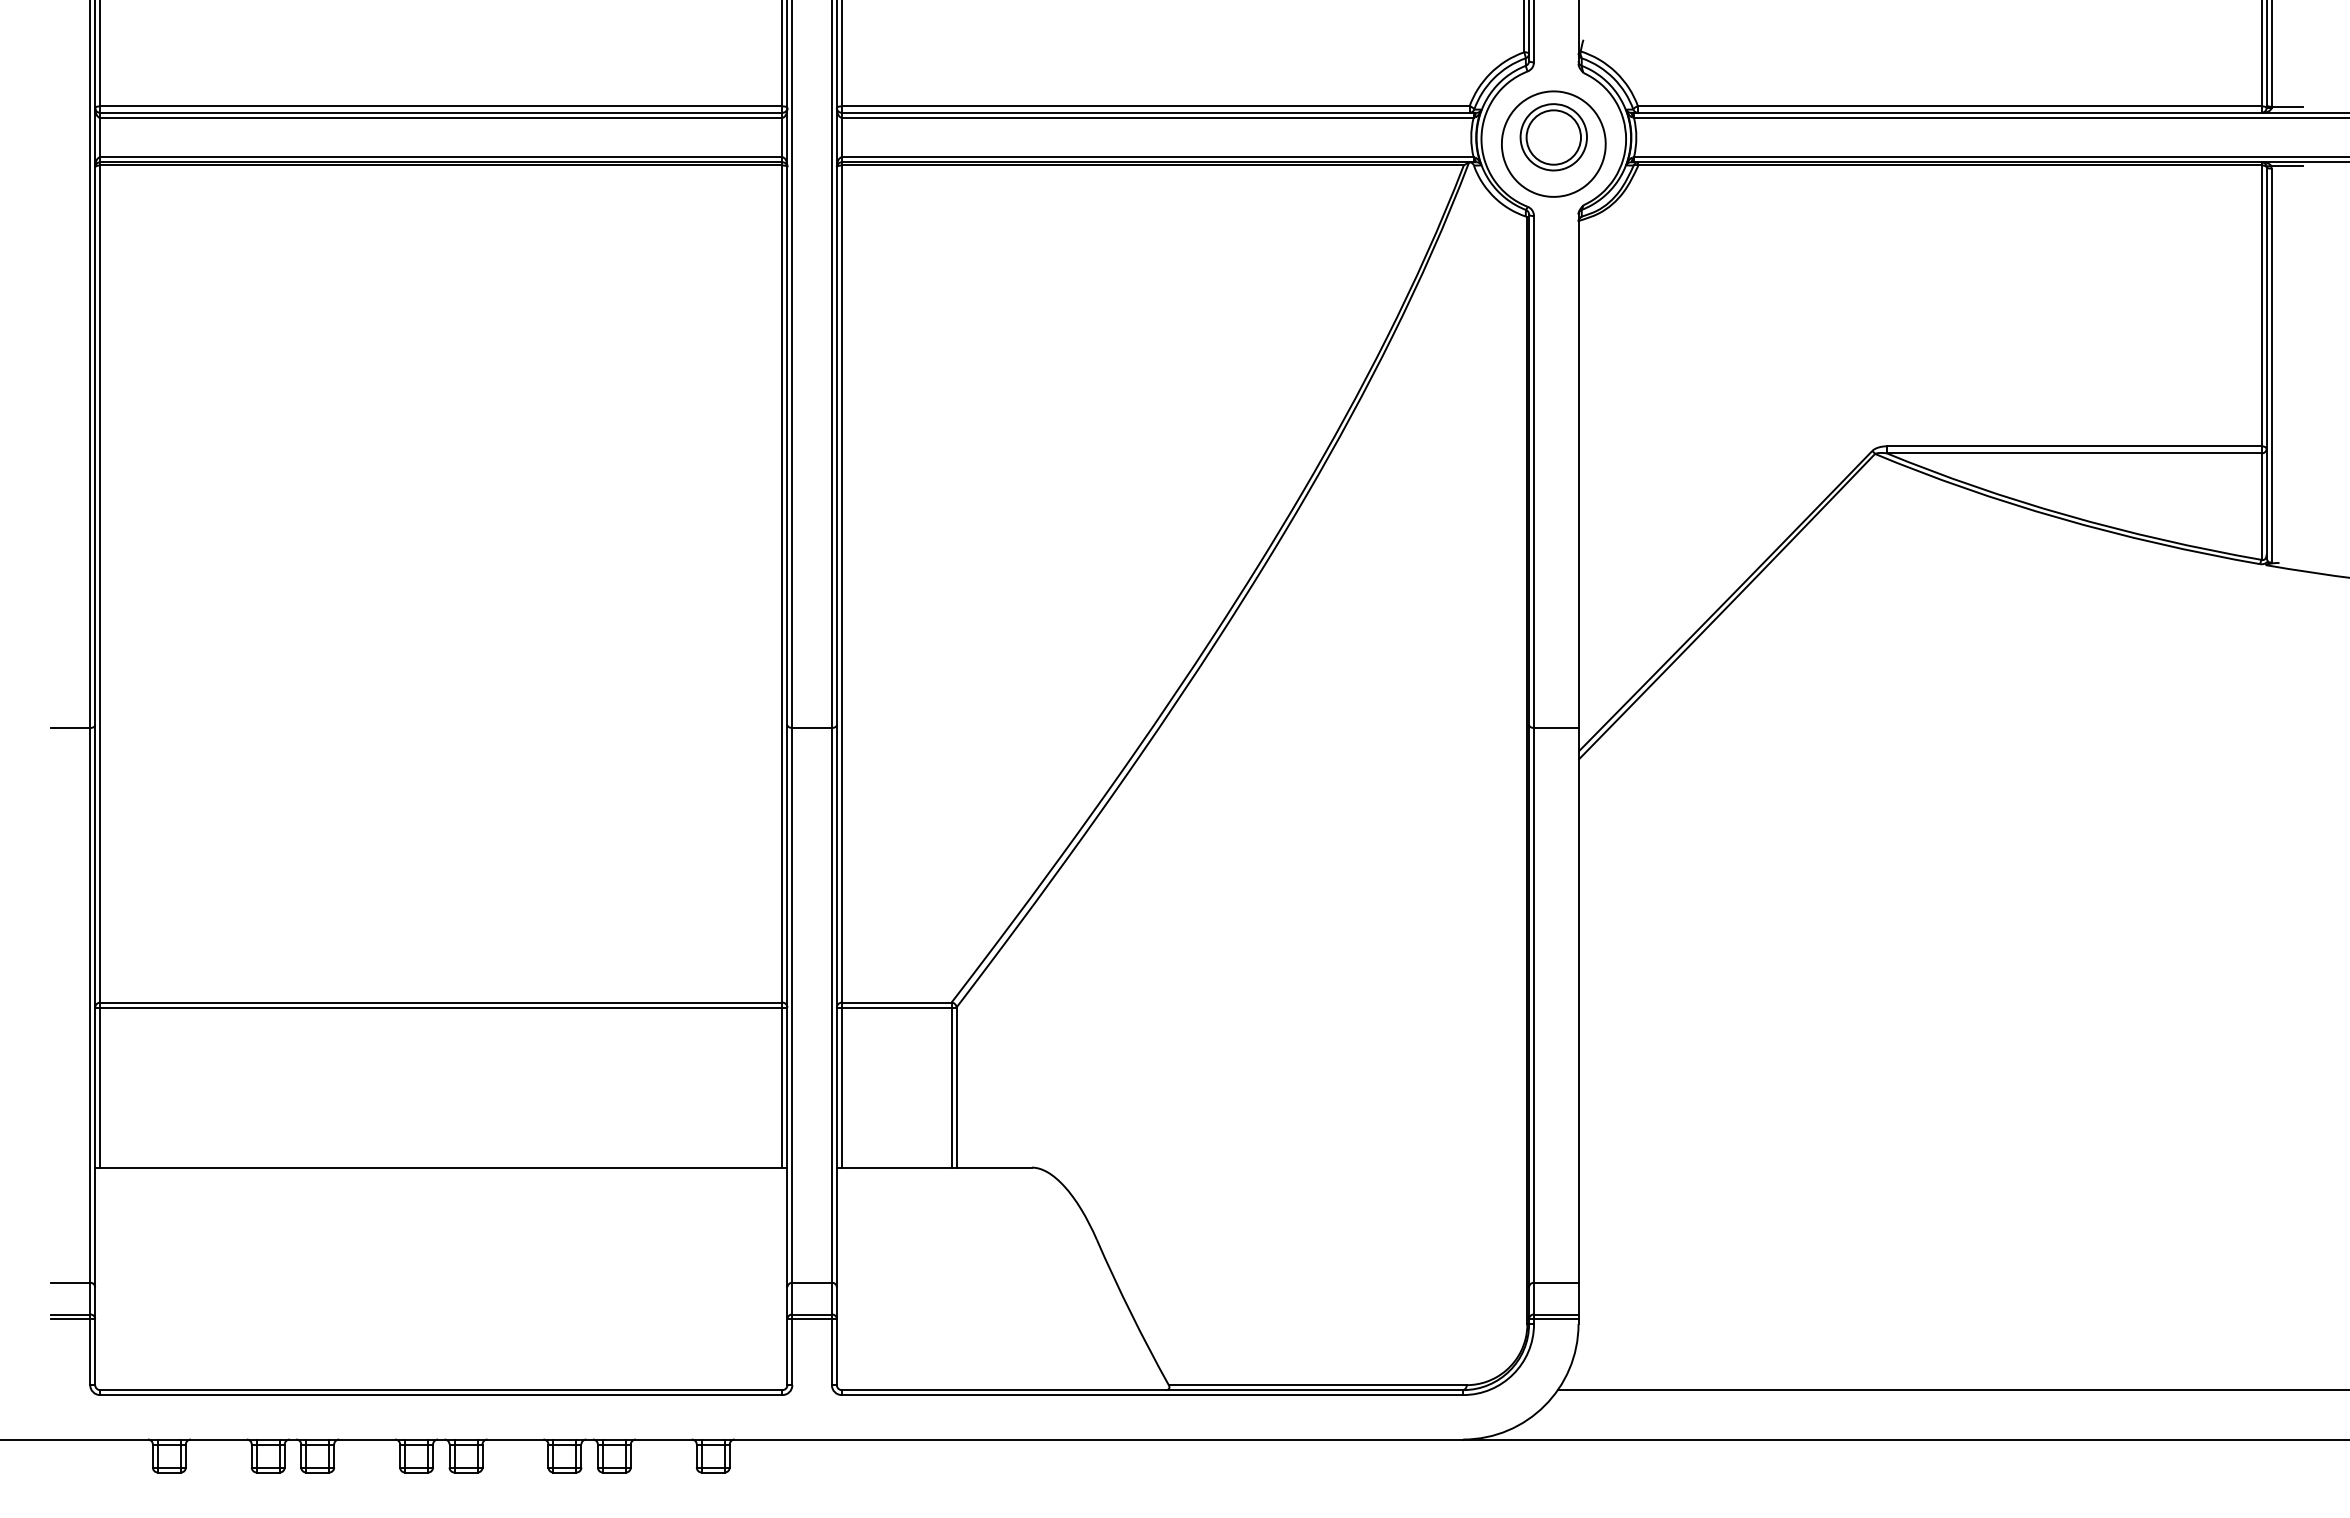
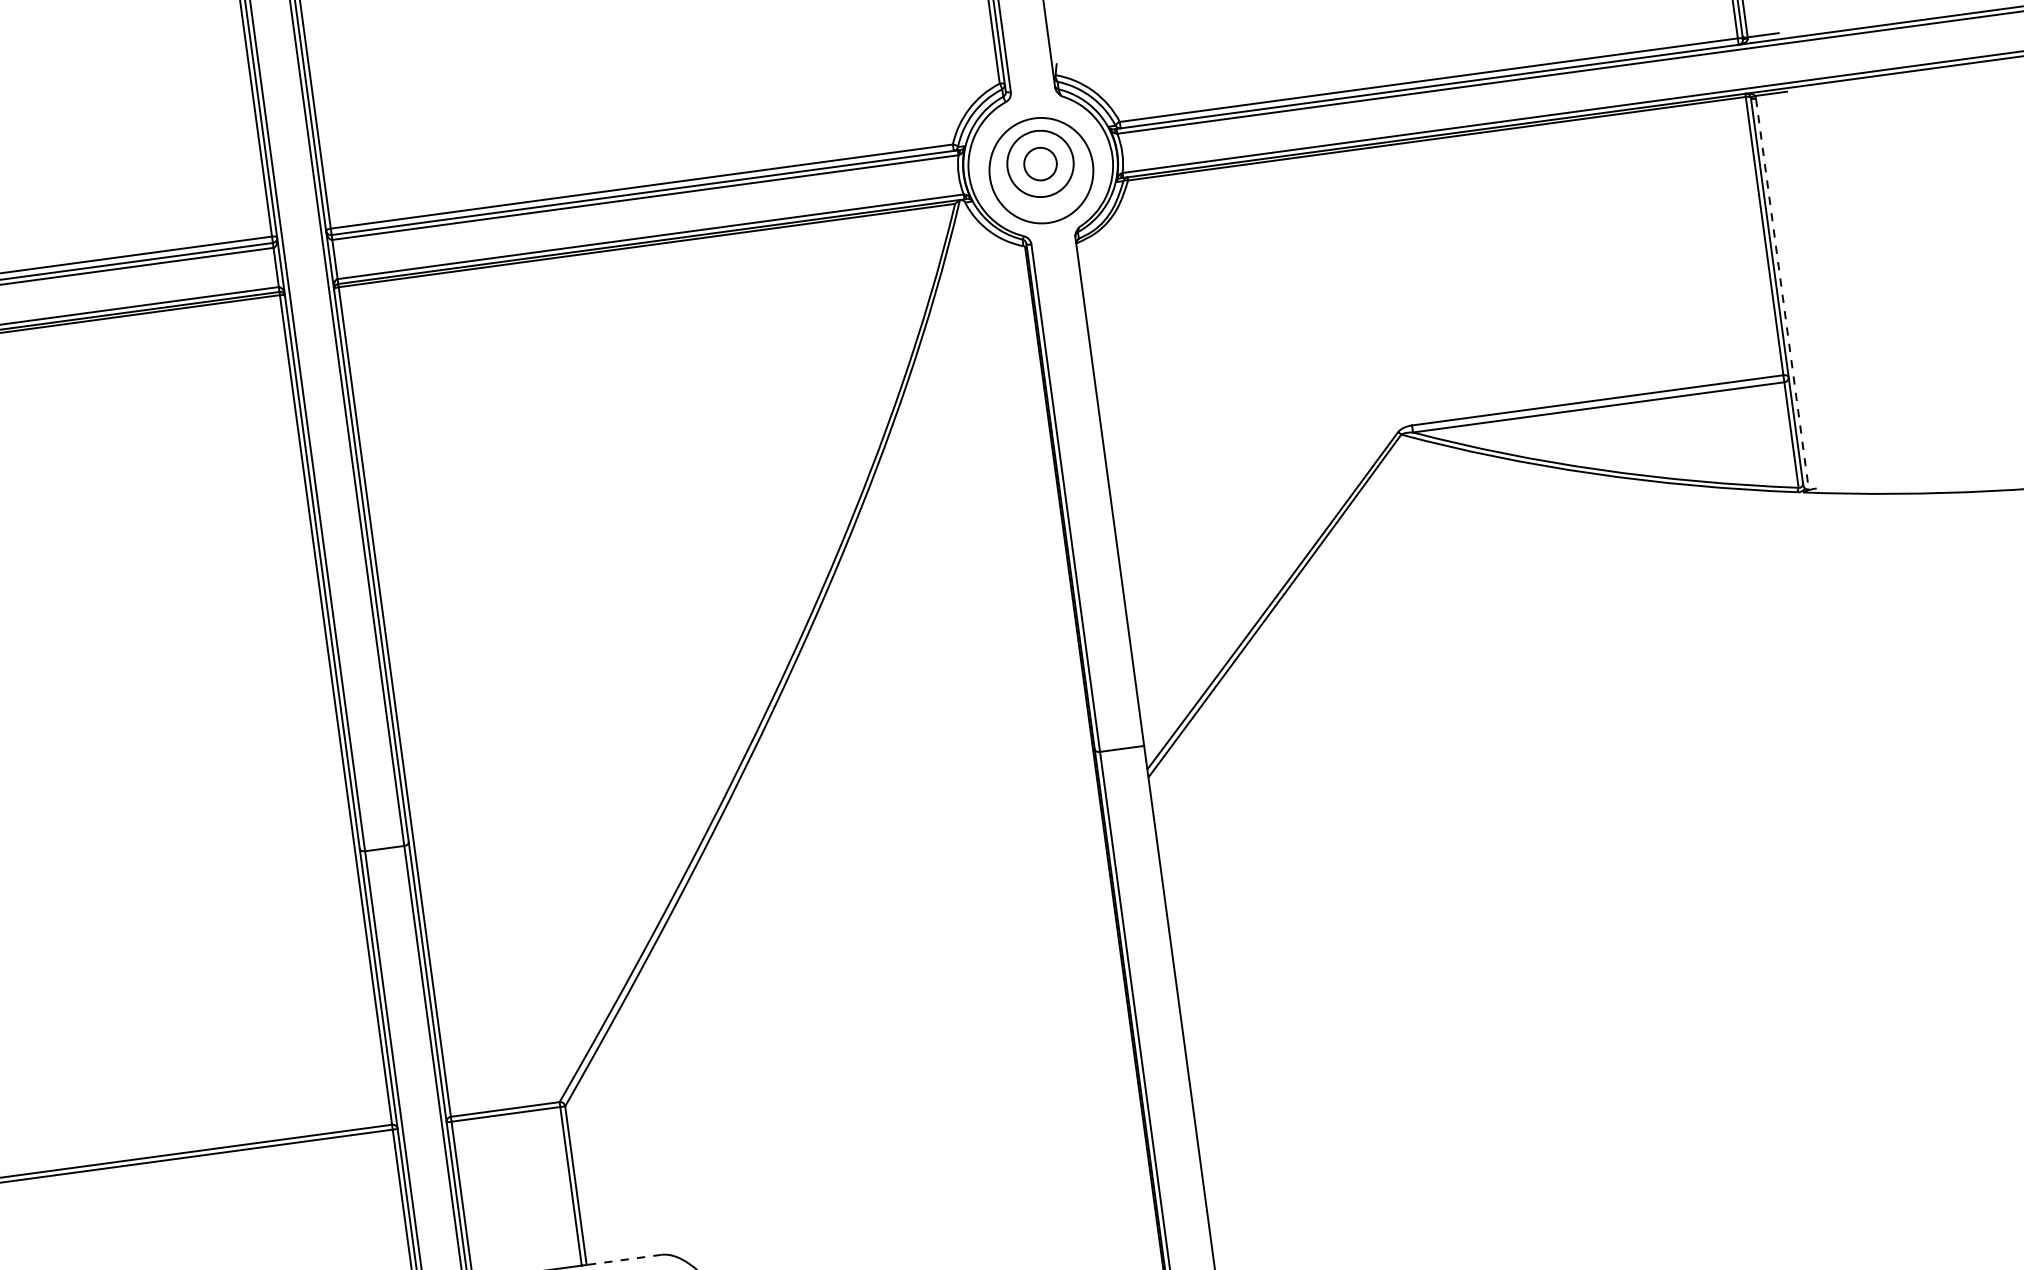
circle: (1553, 137) -> (1040, 164), size x0.6
line: (2271, 365) -> (1782, 293), solid -> dashed
line: (994, 1167) -> (624, 1259), solid -> dashed

